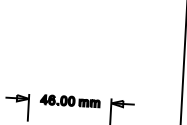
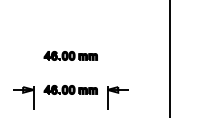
part: (72, 62) -> (70, 55), added

